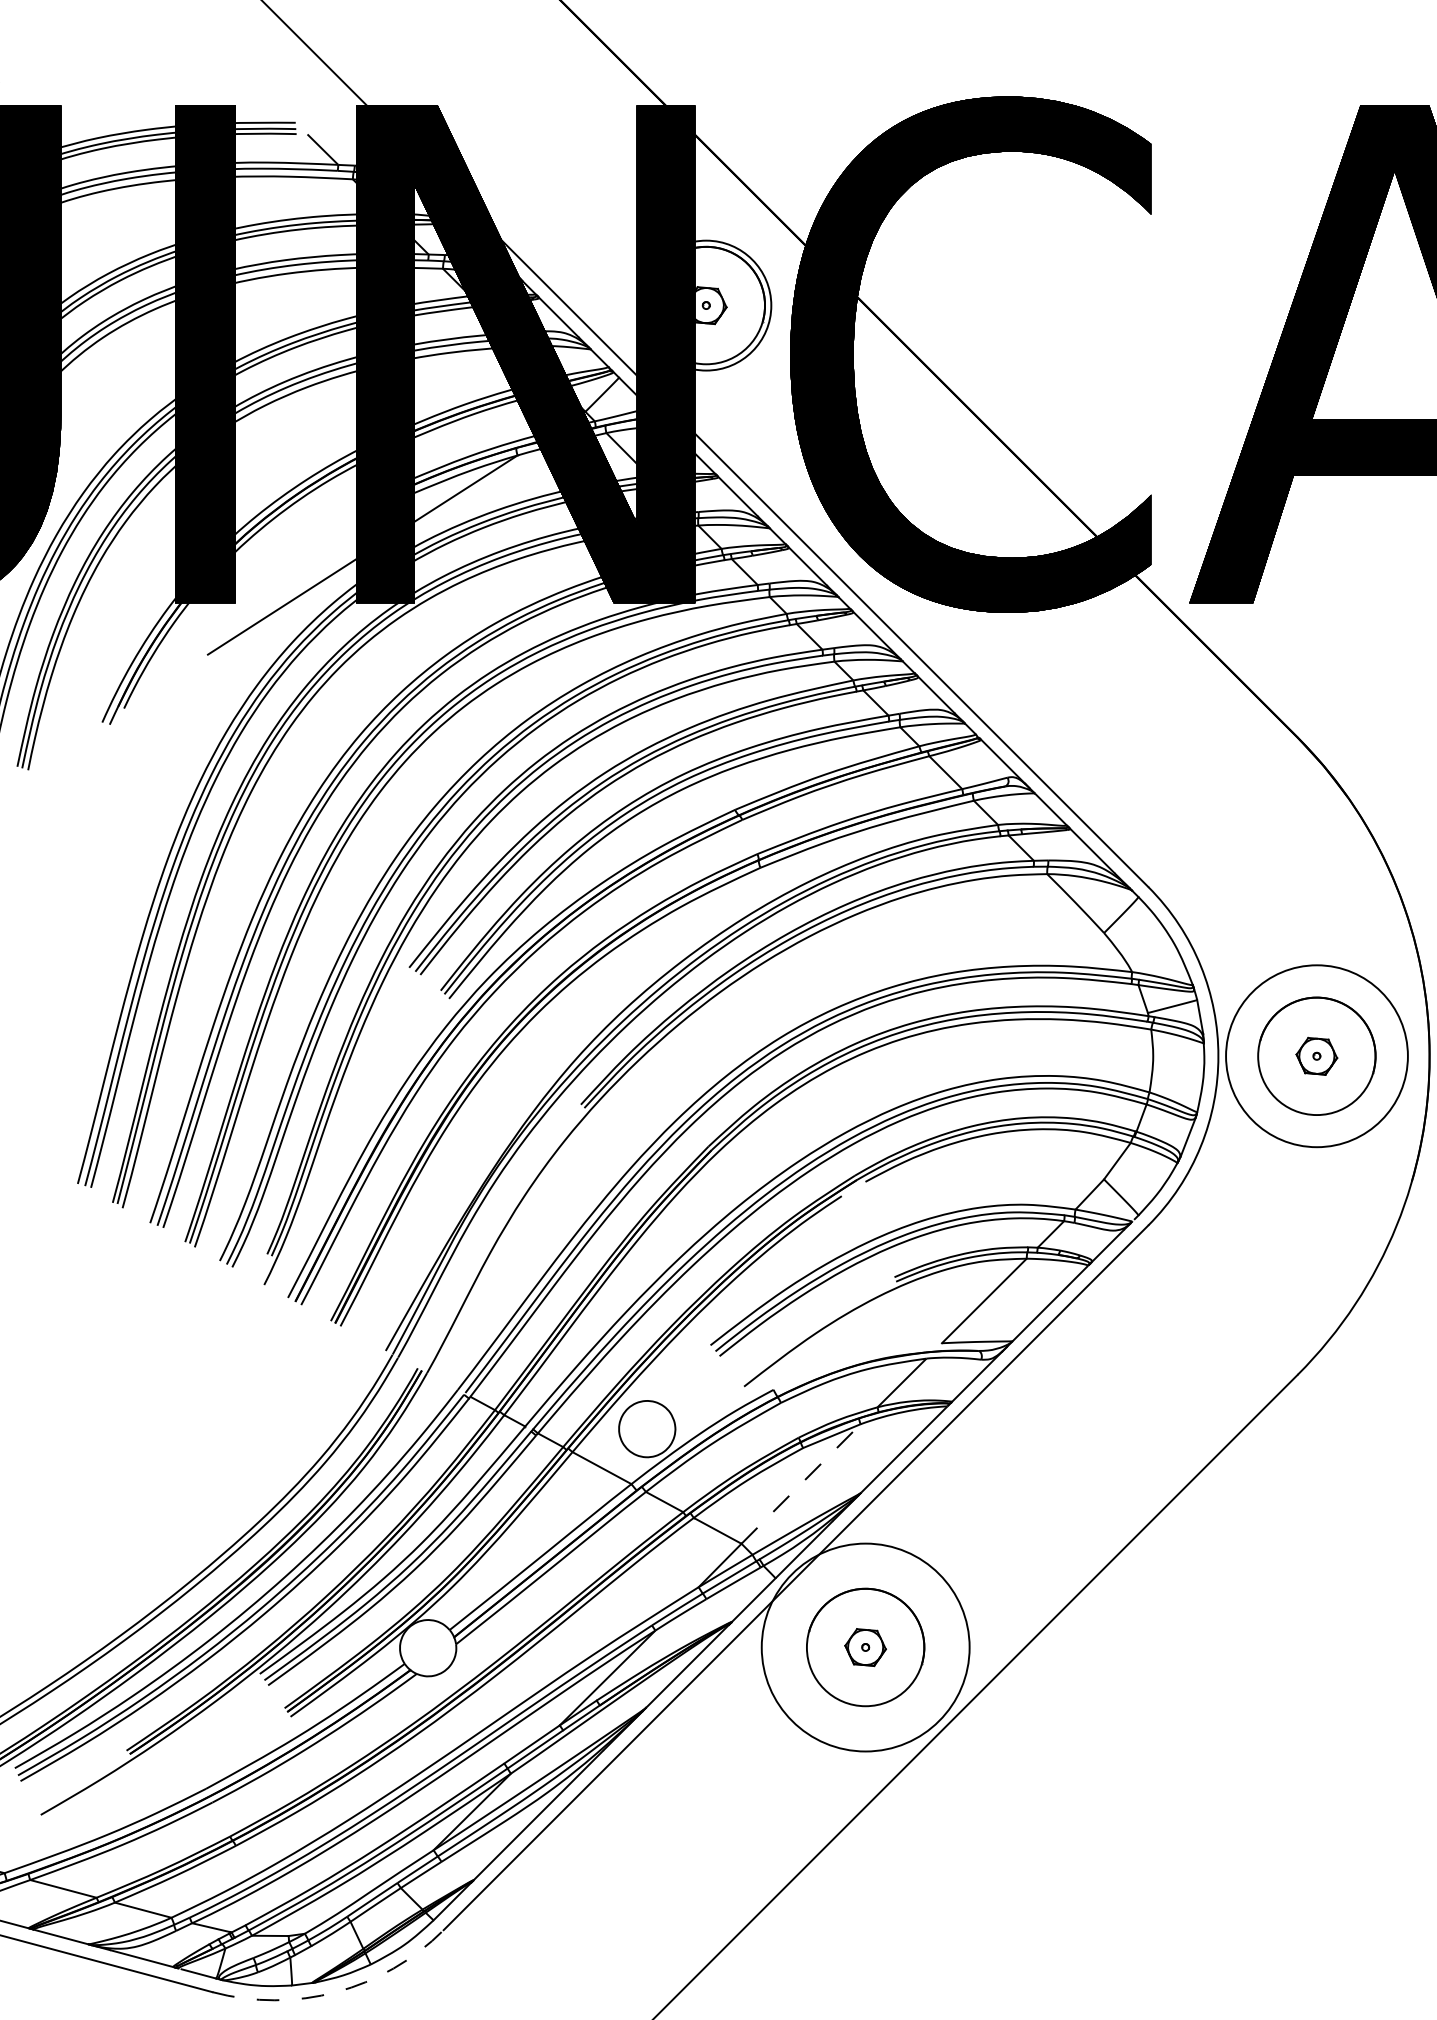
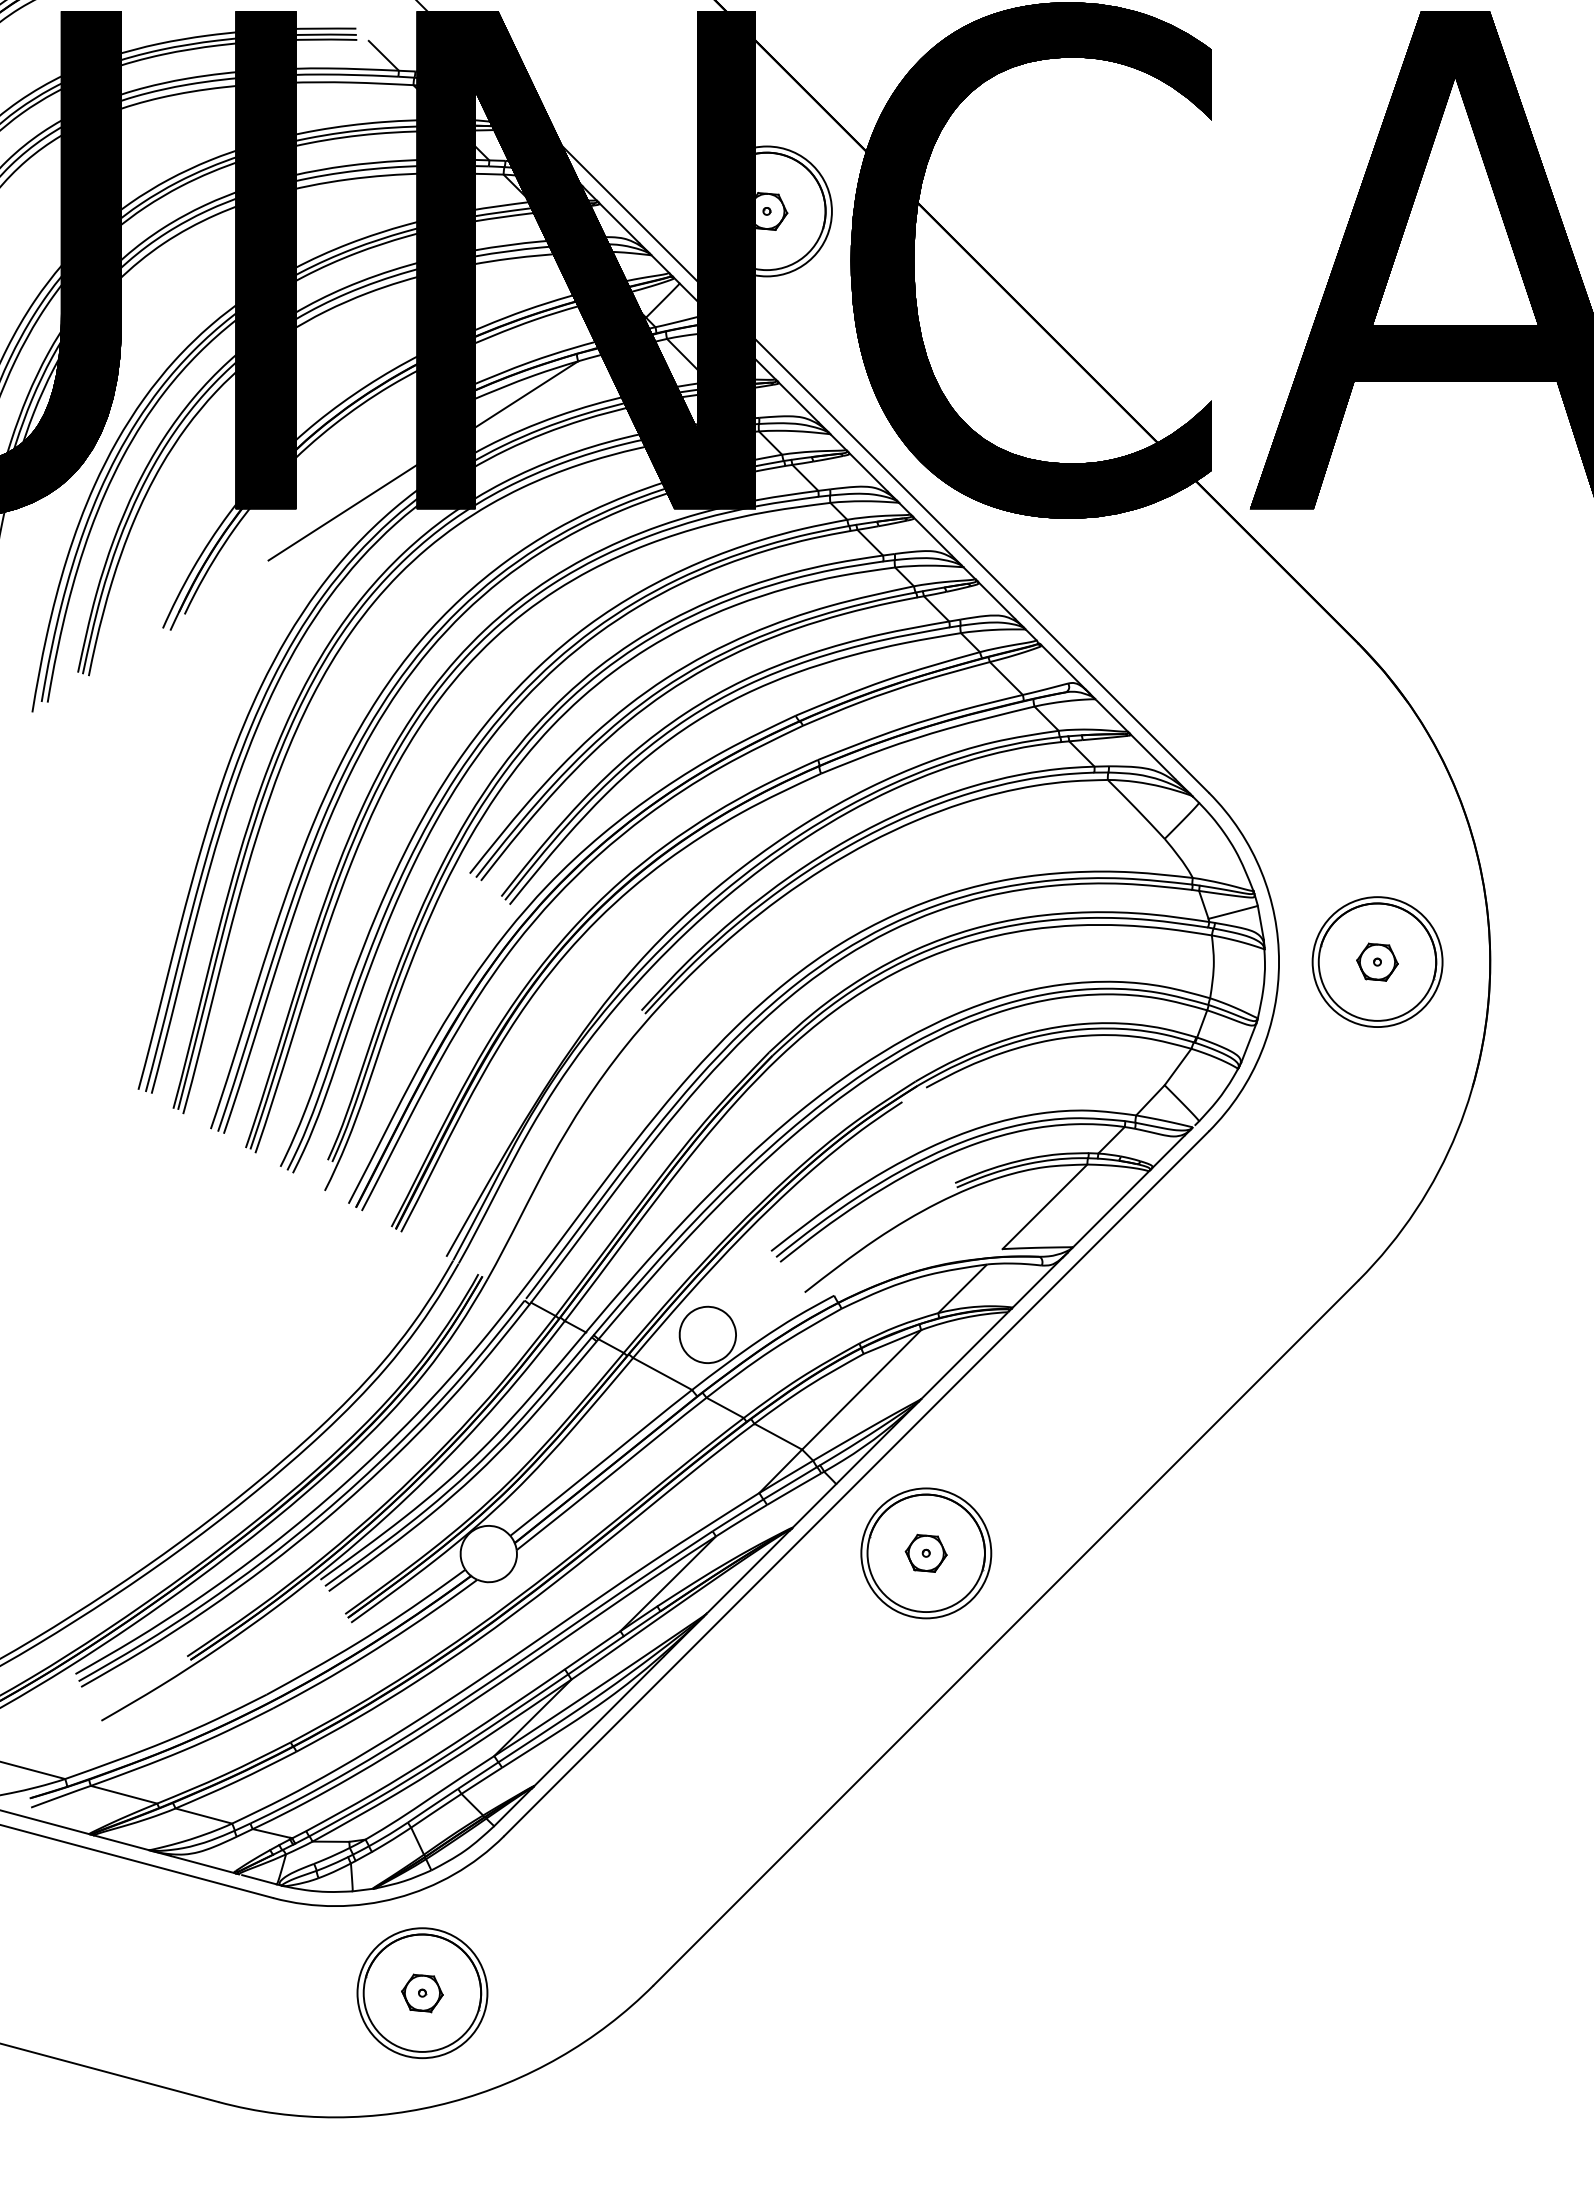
circle: (1316, 1056) -> (1377, 962), size x0.71
line: (801, 1483) -> (862, 1389), dashed -> solid
circle: (865, 1647) -> (926, 1553), size x0.62
arc: (335, 1991) -> (396, 1897), dashed -> solid

